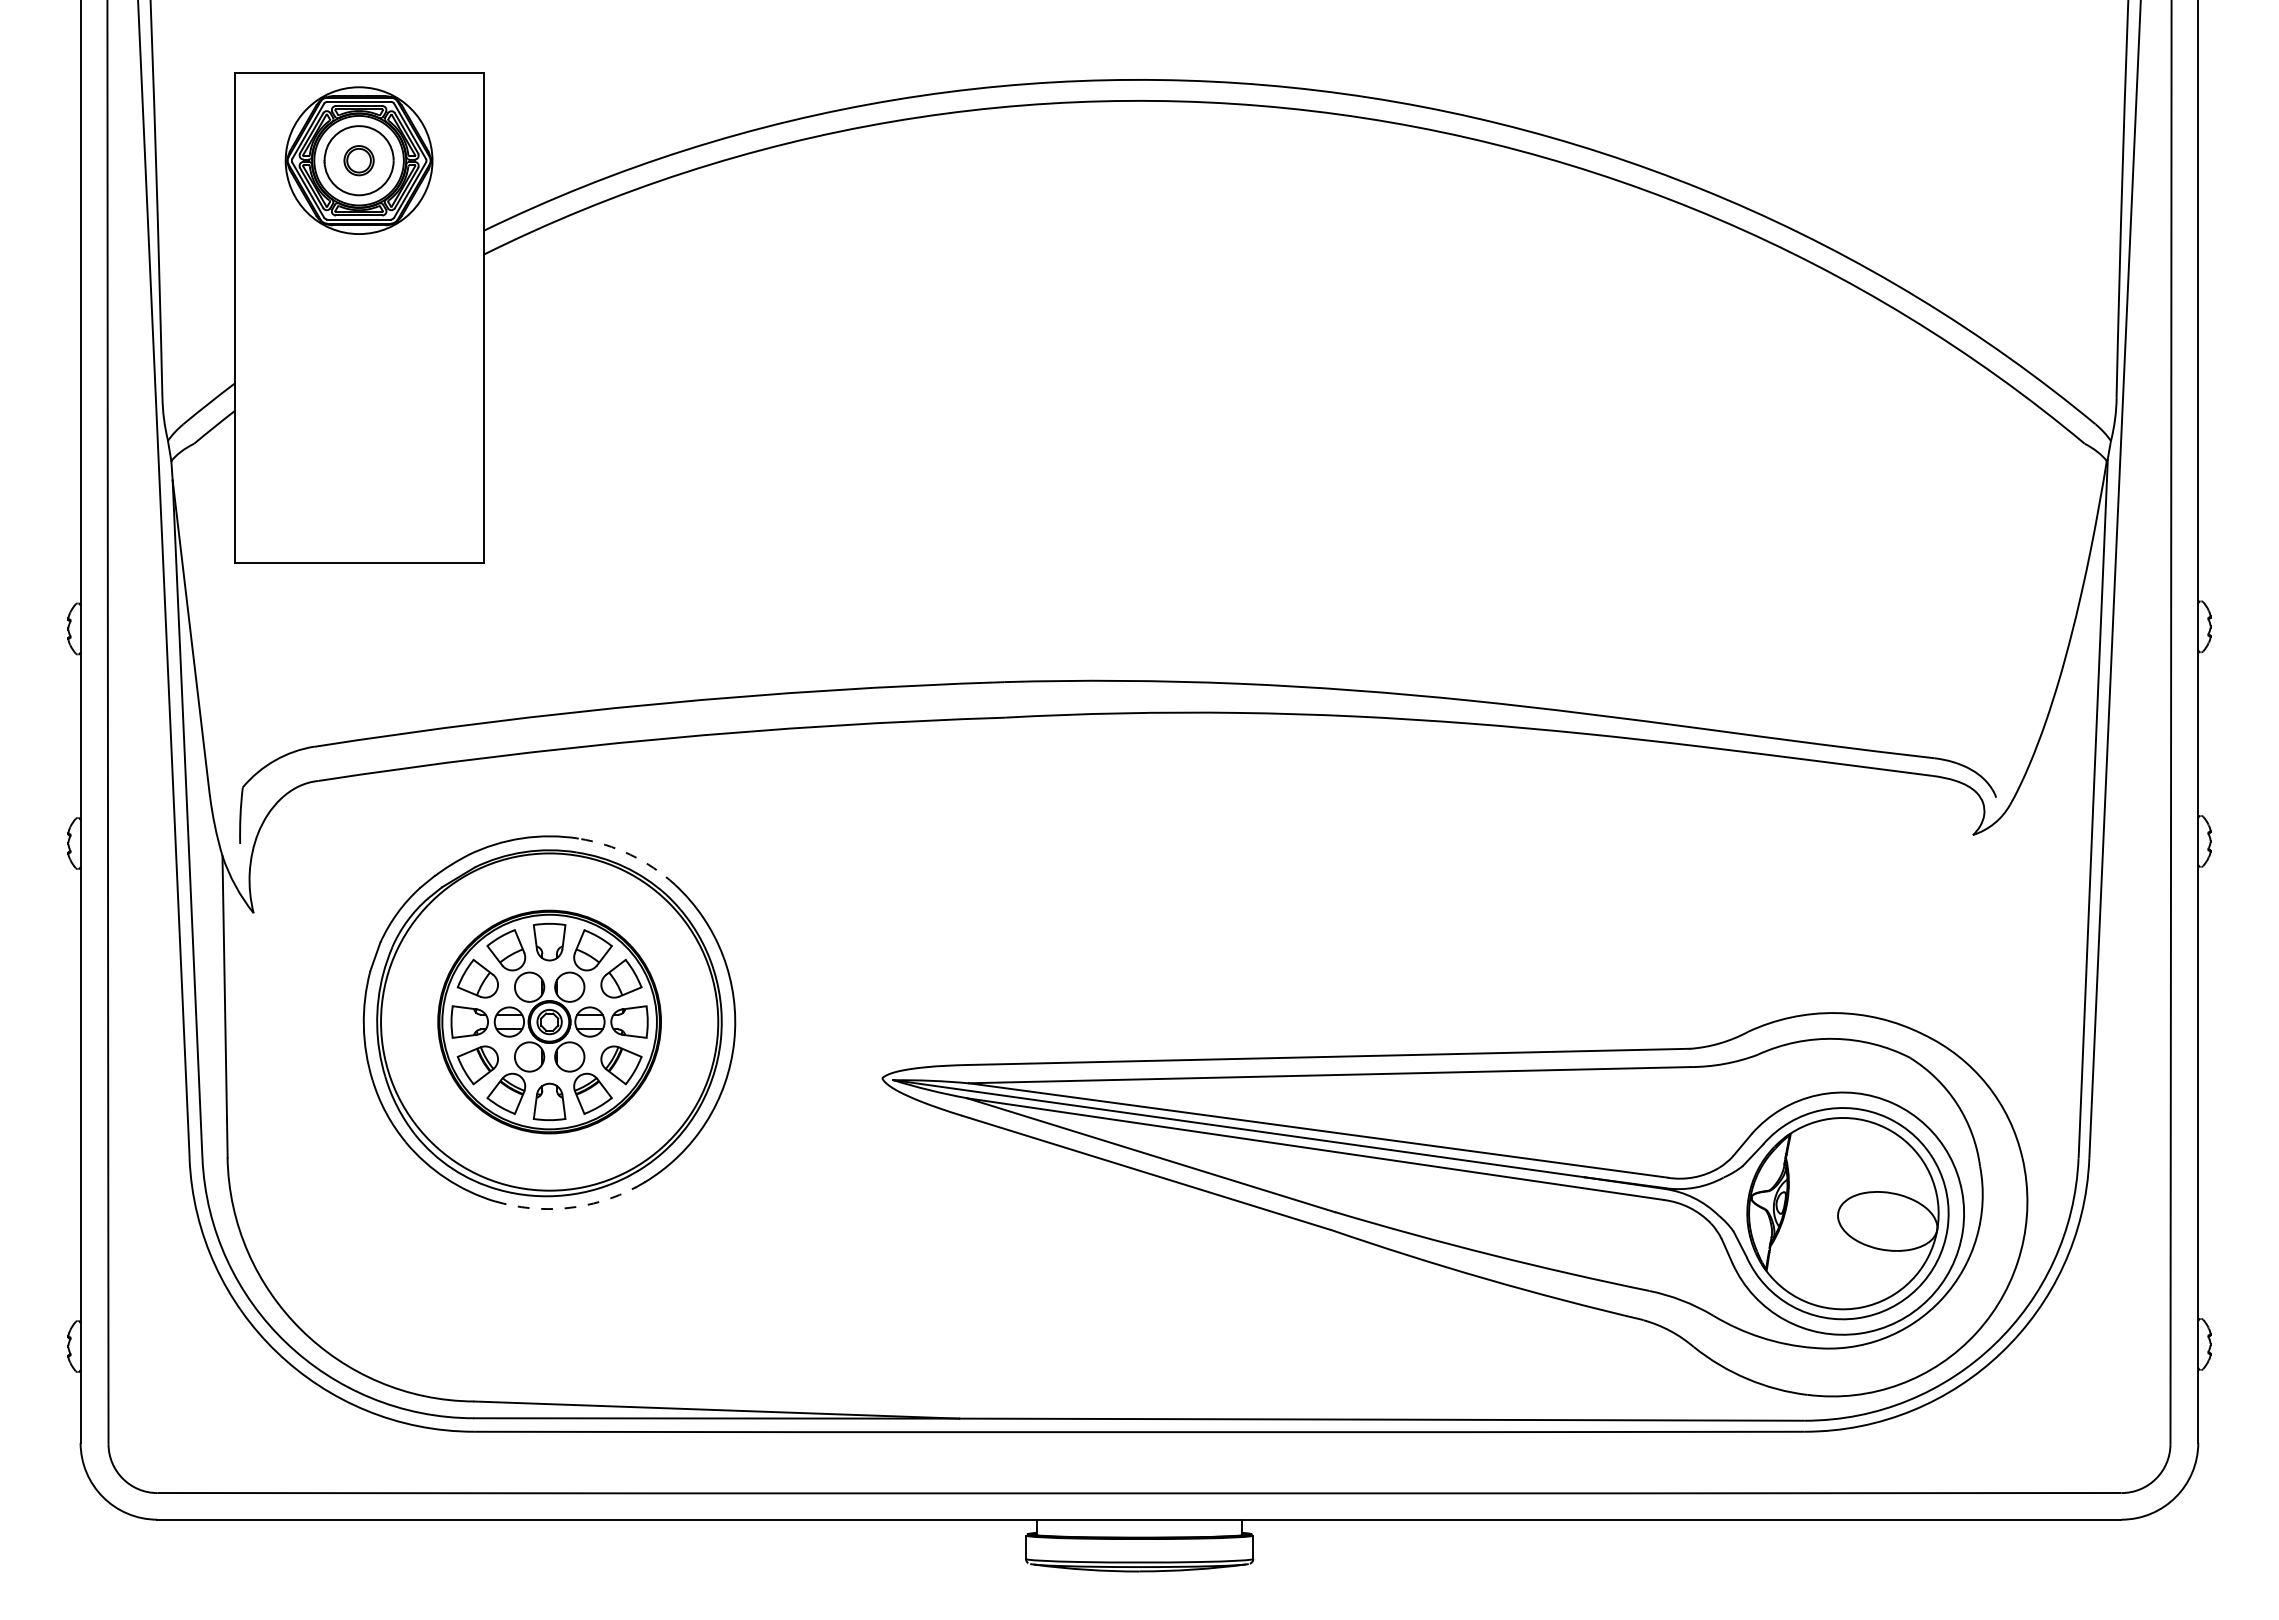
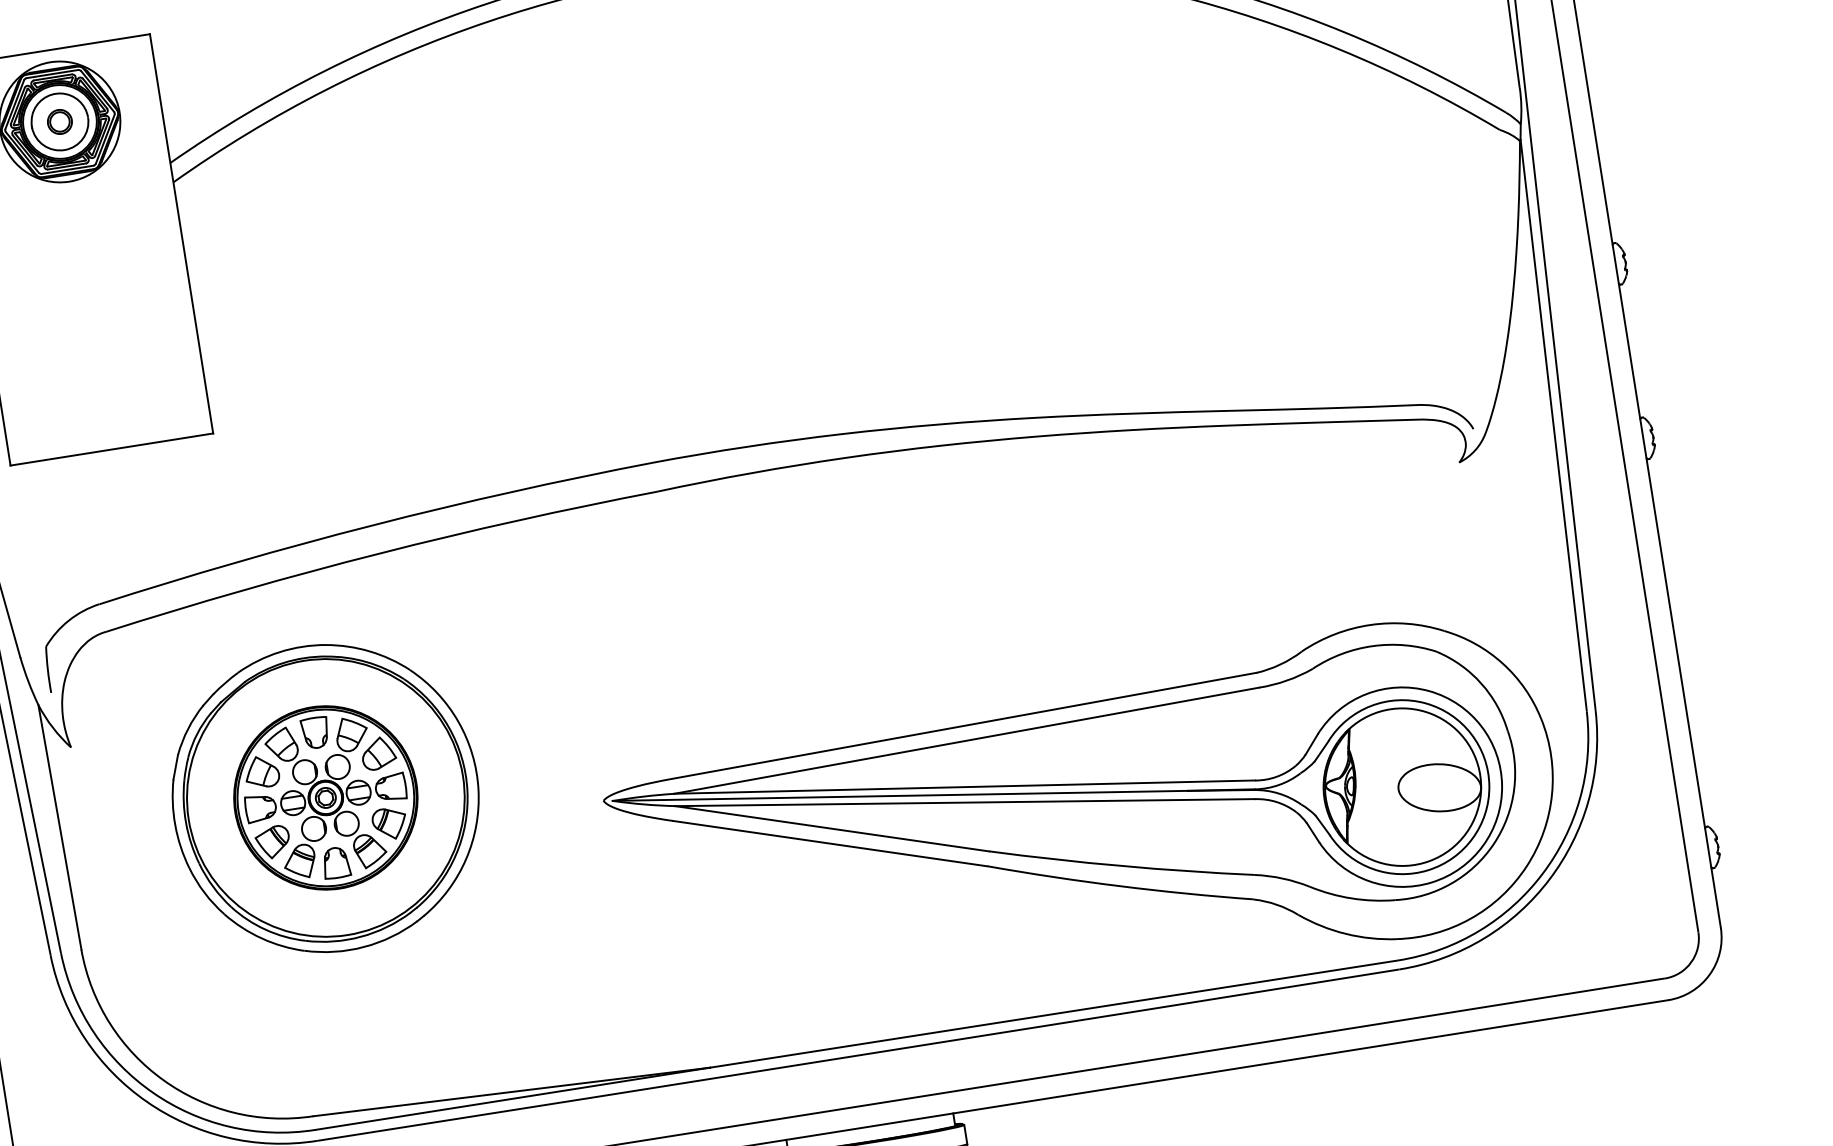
arc: (630, 854) -> (370, 651), dashed -> solid
arc: (566, 1208) -> (363, 947), dashed -> solid

